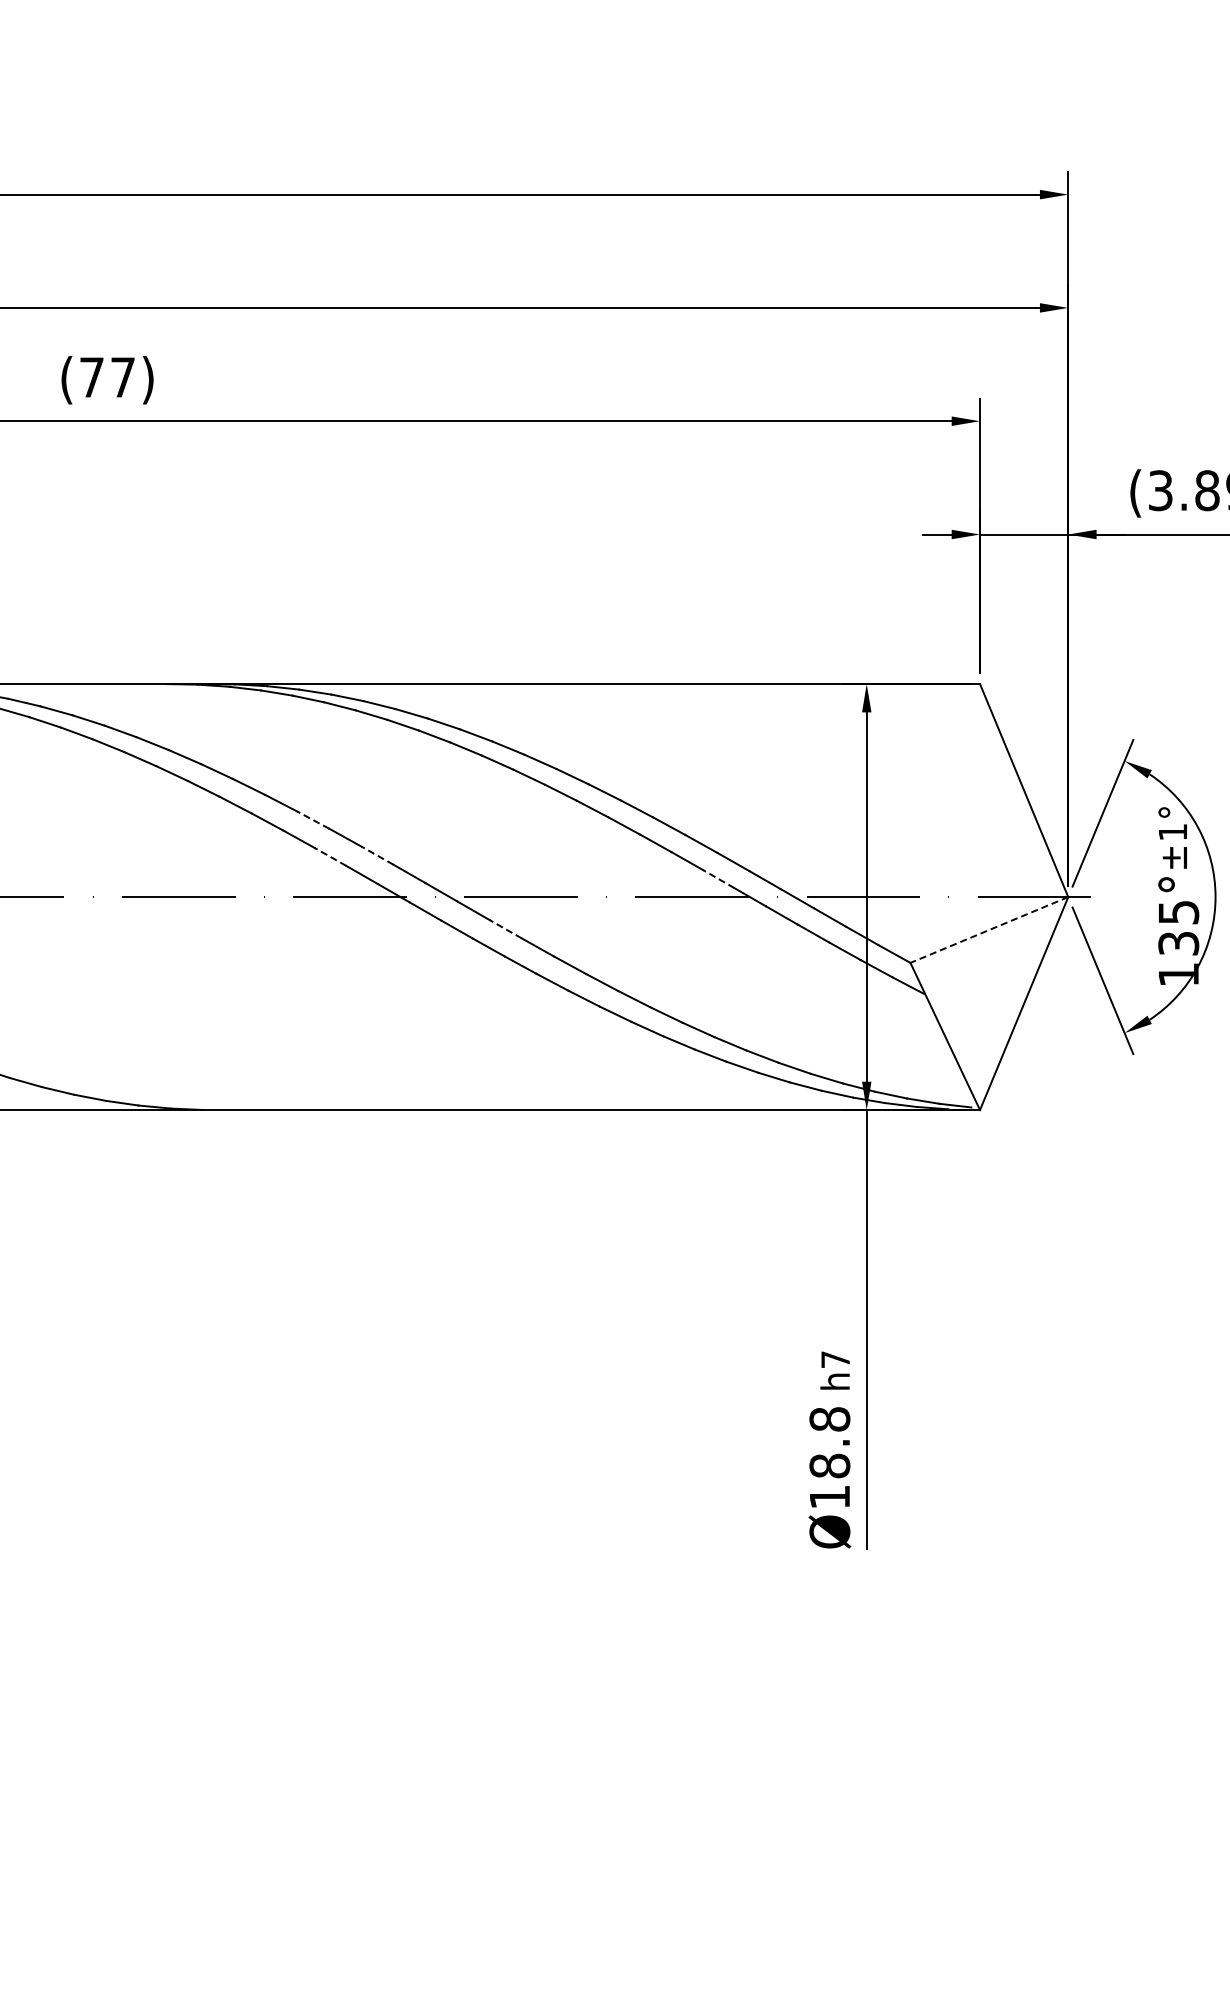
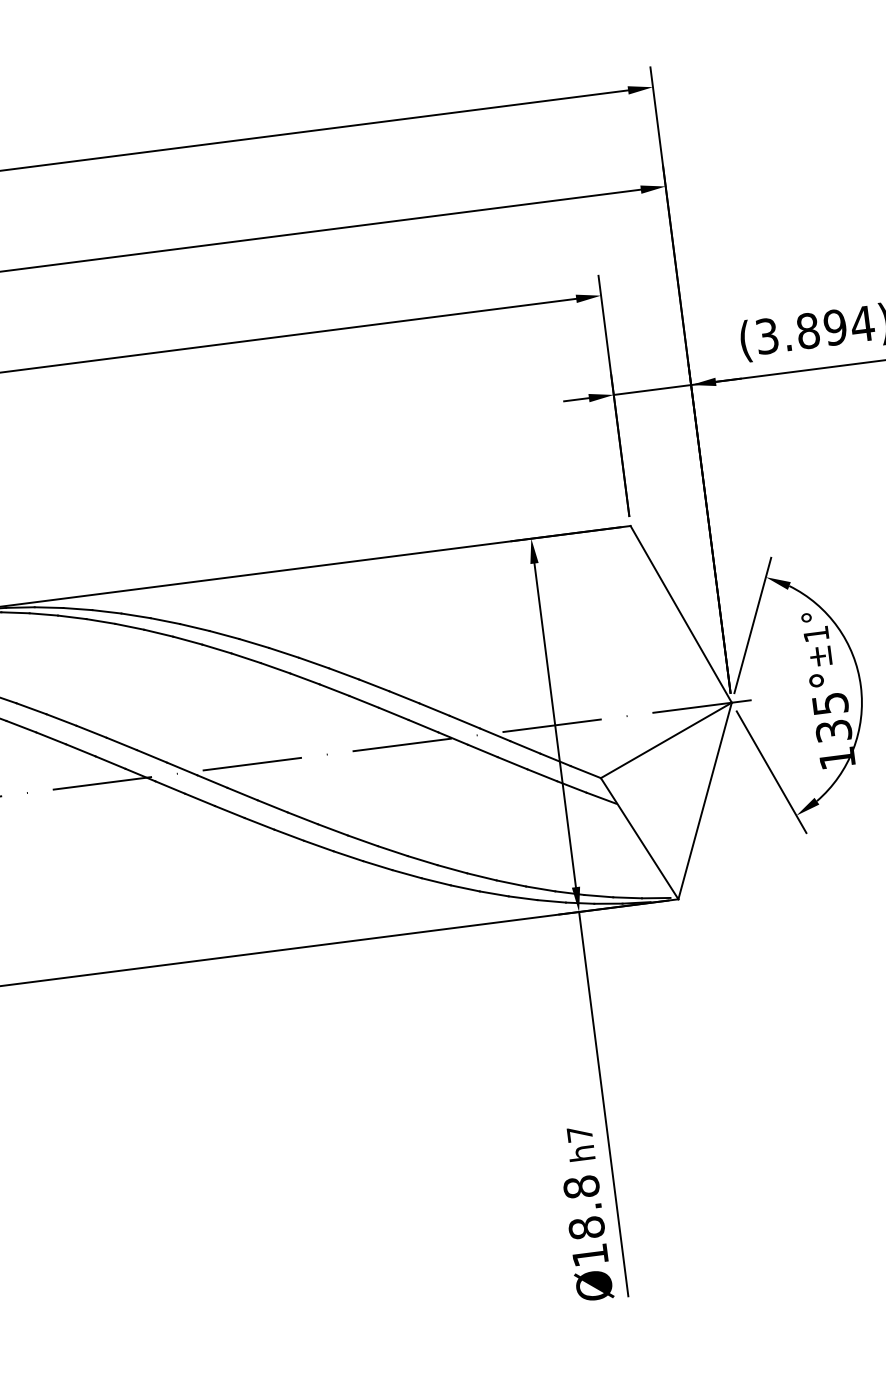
line: (312, 819) -> (60, 719), dashed -> solid
line: (376, 855) -> (121, 743), dashed -> solid
line: (330, 856) -> (80, 749), dashed -> solid
line: (718, 878) -> (423, 725), dashed -> solid
line: (505, 929) -> (242, 794), dashed -> solid
line: (988, 930) -> (665, 740), dashed -> solid

